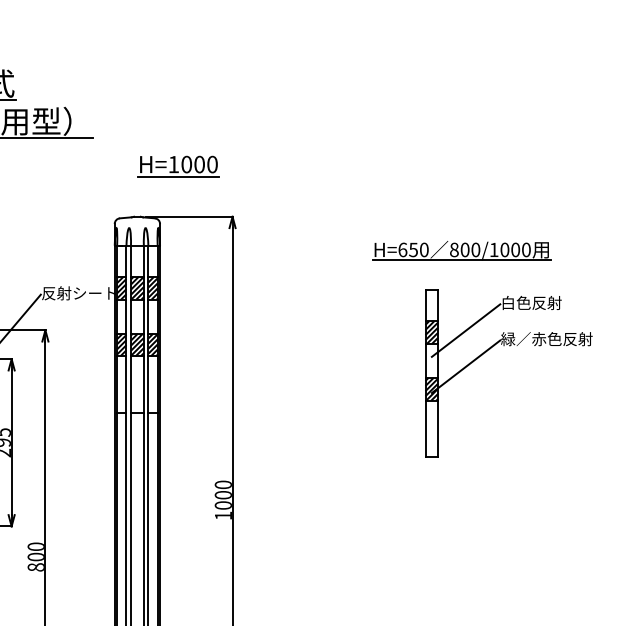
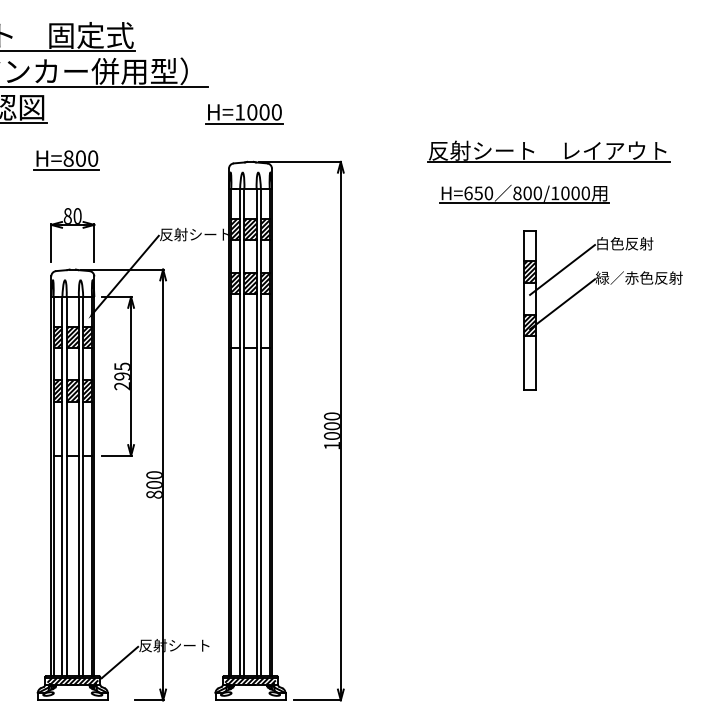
part: (178, 166) -> (244, 114), moved
part: (451, 216) -> (548, 161), added
part: (461, 250) -> (524, 193), moved

